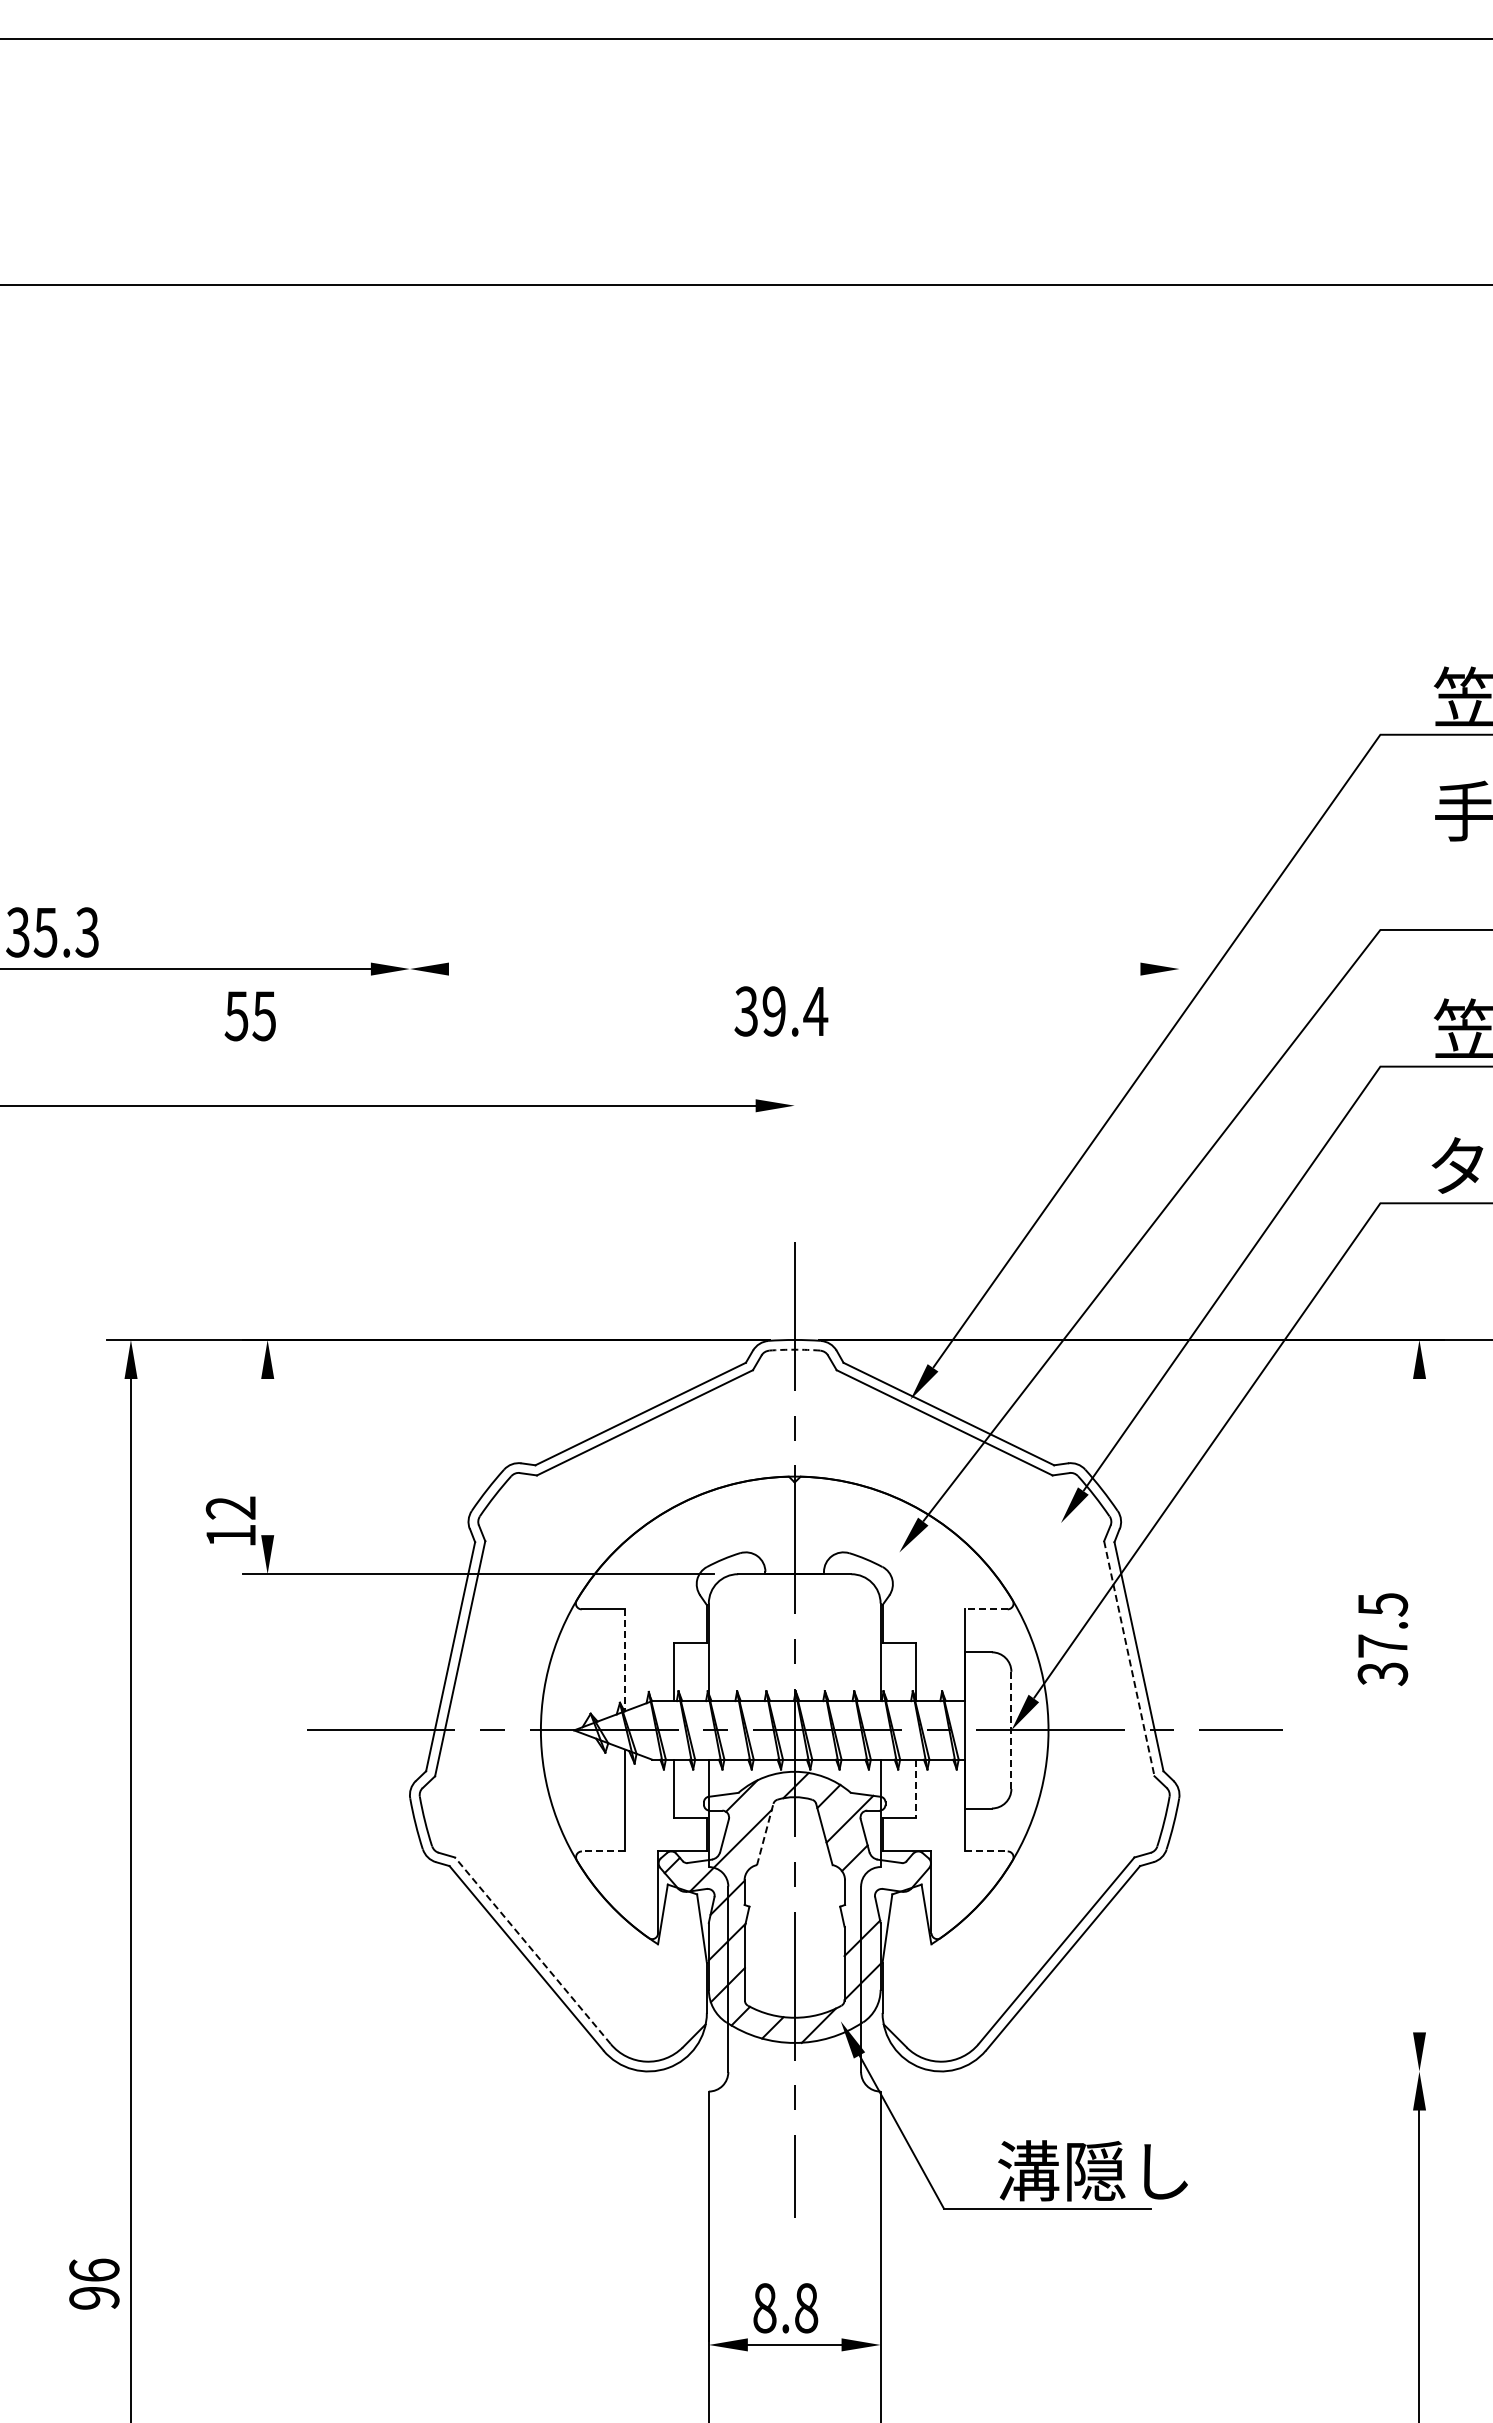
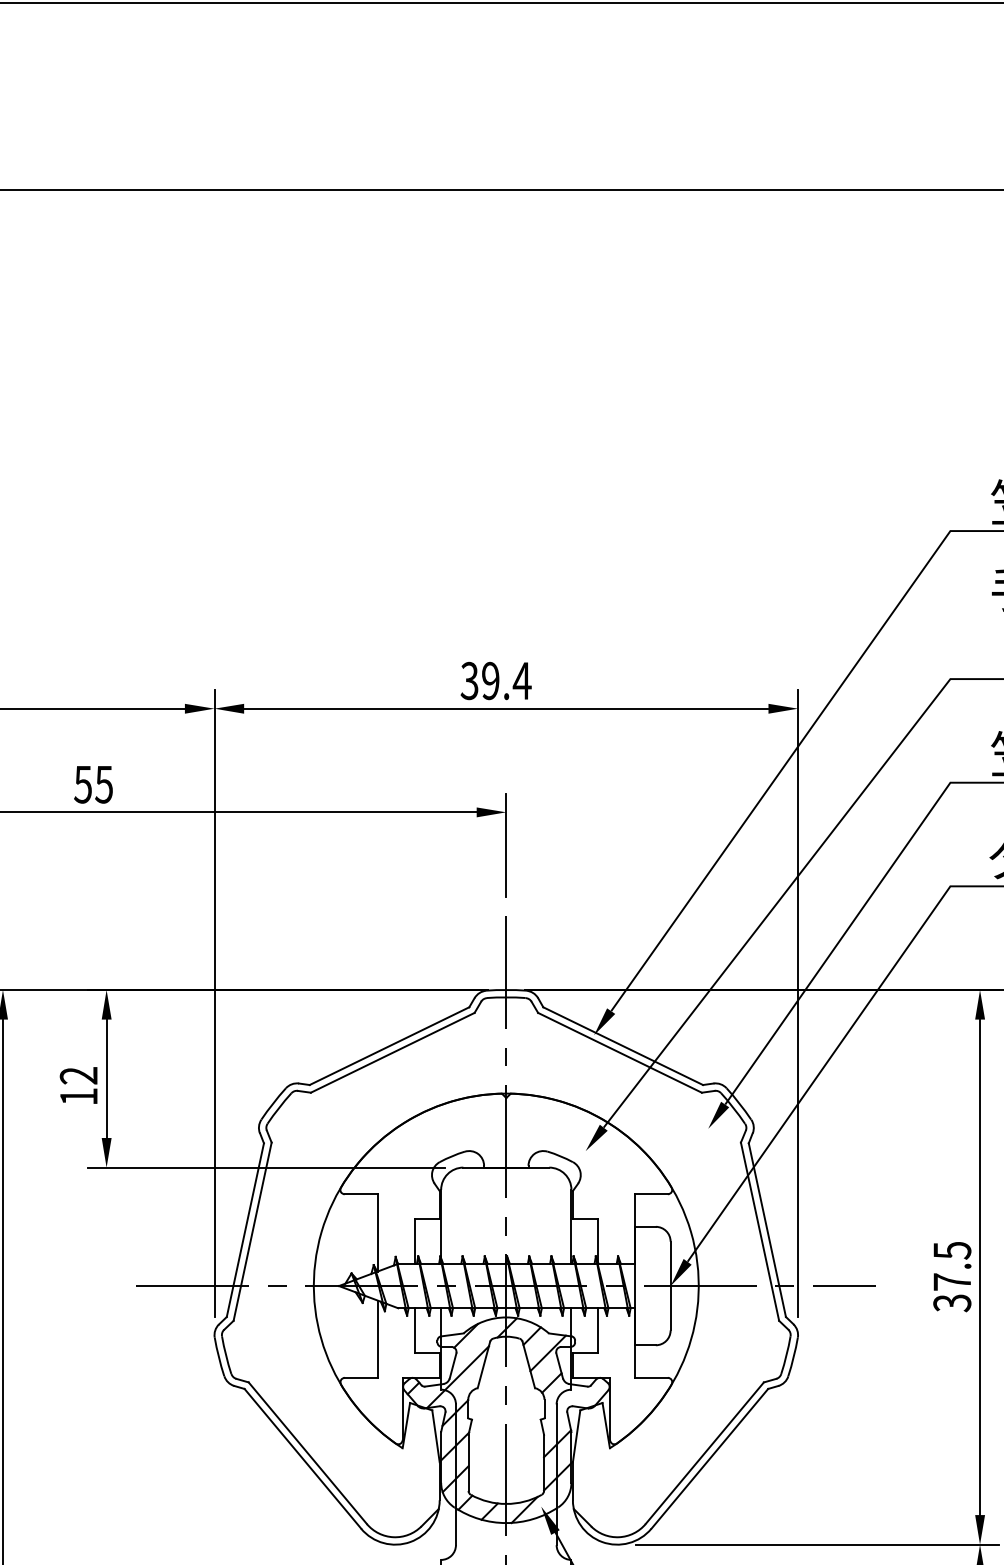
line: (794, 969) -> (506, 709), added
text: (781, 1011) -> (496, 681), moved
text: (249, 1016) -> (92, 784), moved
line: (794, 1149) -> (506, 845), added
arc: (794, 1349) -> (506, 997), dashed -> solid
line: (409, 1357) -> (214, 1003), added
line: (1179, 1357) -> (798, 1003), added
line: (267, 1457) -> (106, 1079), added
text: (230, 1520) -> (78, 1085), moved
line: (986, 1609) -> (651, 1194), dashed -> solid
text: (1382, 1639) -> (952, 1277), moved
line: (1129, 1659) -> (760, 1232), dashed -> solid
line: (624, 1660) -> (377, 1233), dashed -> solid
line: (1419, 1705) -> (980, 1267), added
line: (1011, 1730) -> (670, 1286), dashed -> solid
line: (915, 1789) -> (597, 1330), dashed -> solid
line: (765, 1834) -> (484, 1364), dashed -> solid
line: (602, 1851) -> (360, 1377), dashed -> solid
line: (986, 1851) -> (651, 1377), dashed -> solid
line: (532, 1950) -> (307, 1452), dashed -> solid
line: (1204, 2071) -> (817, 1544), added

